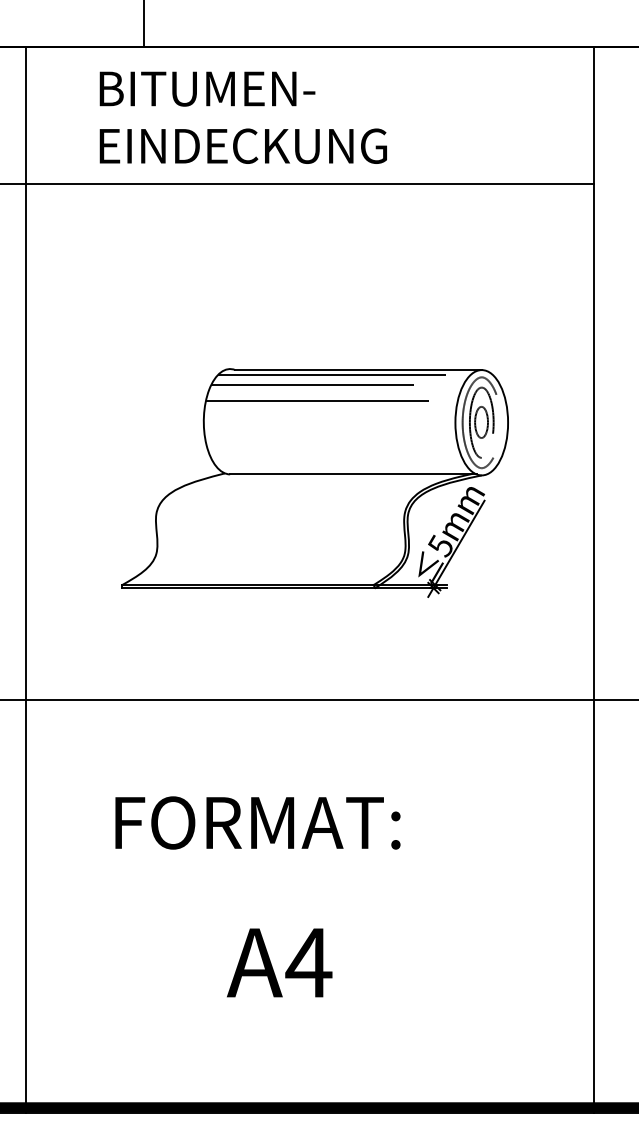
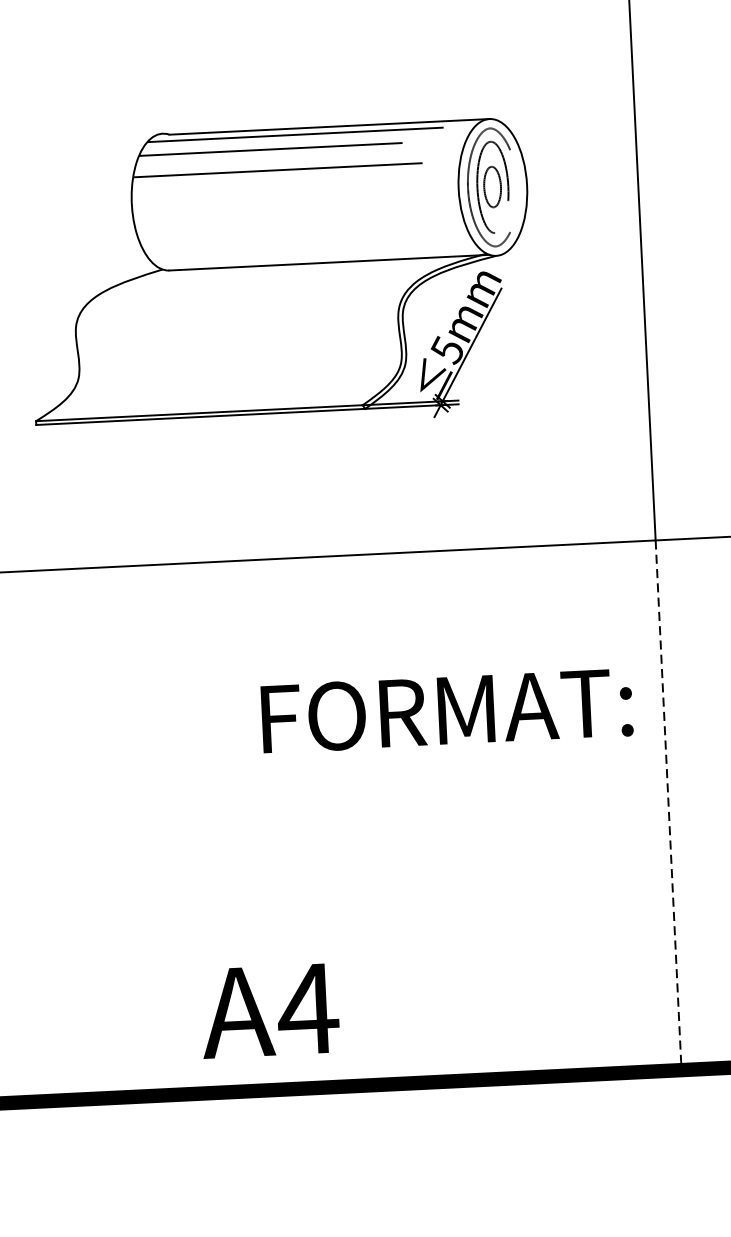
text: (257, 822) -> (446, 710), moved
line: (593, 906) -> (668, 808), solid -> dashed
text: (279, 962) -> (269, 1010), moved

